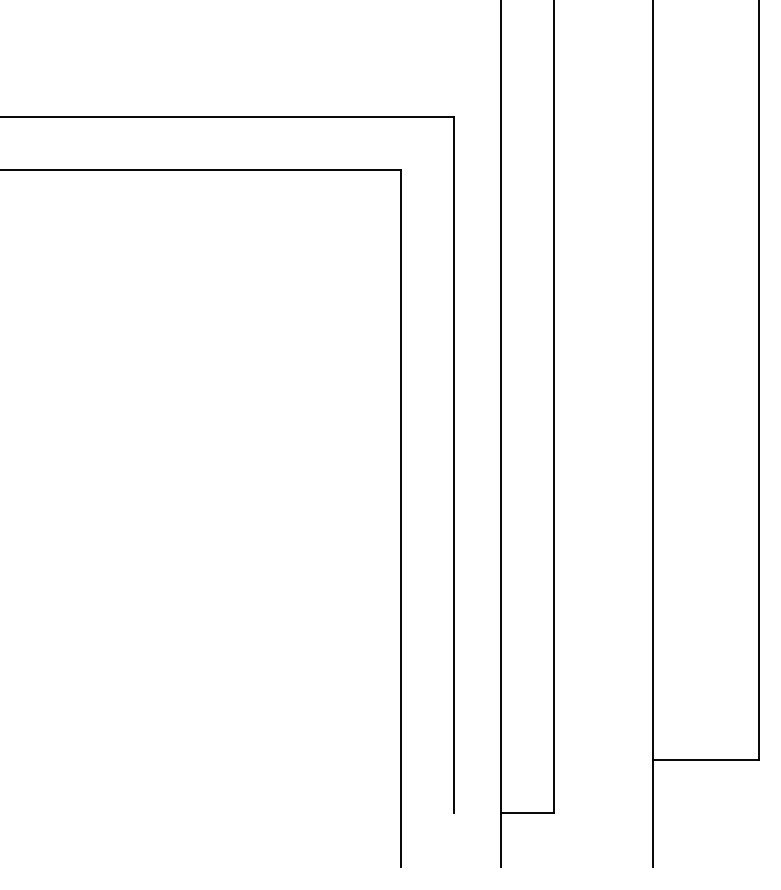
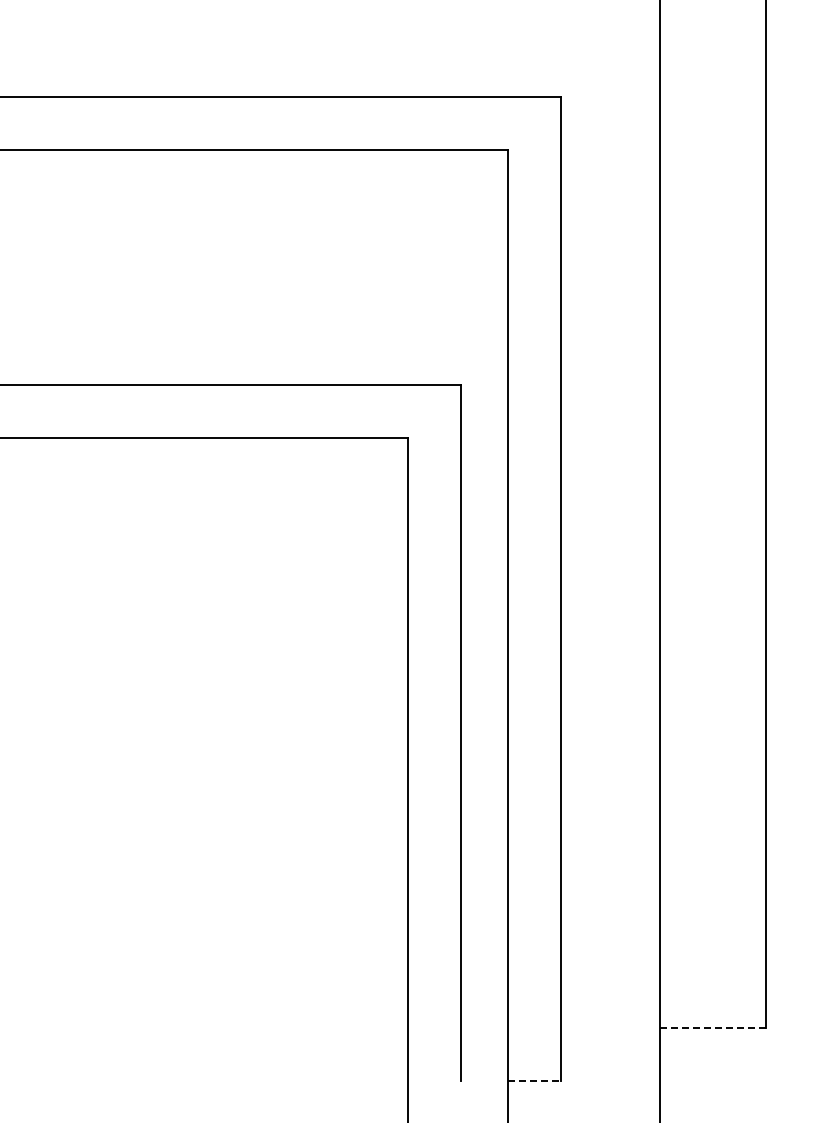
line: (706, 760) -> (713, 1028), solid -> dashed
line: (527, 813) -> (534, 1081), solid -> dashed

